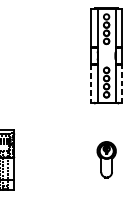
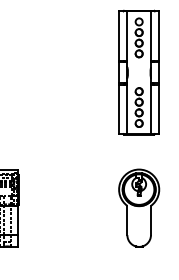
line: (91, 84) -> (119, 109), dashed -> solid
line: (122, 84) -> (159, 109), dashed -> solid
part: (106, 159) -> (139, 207), size x1.67

